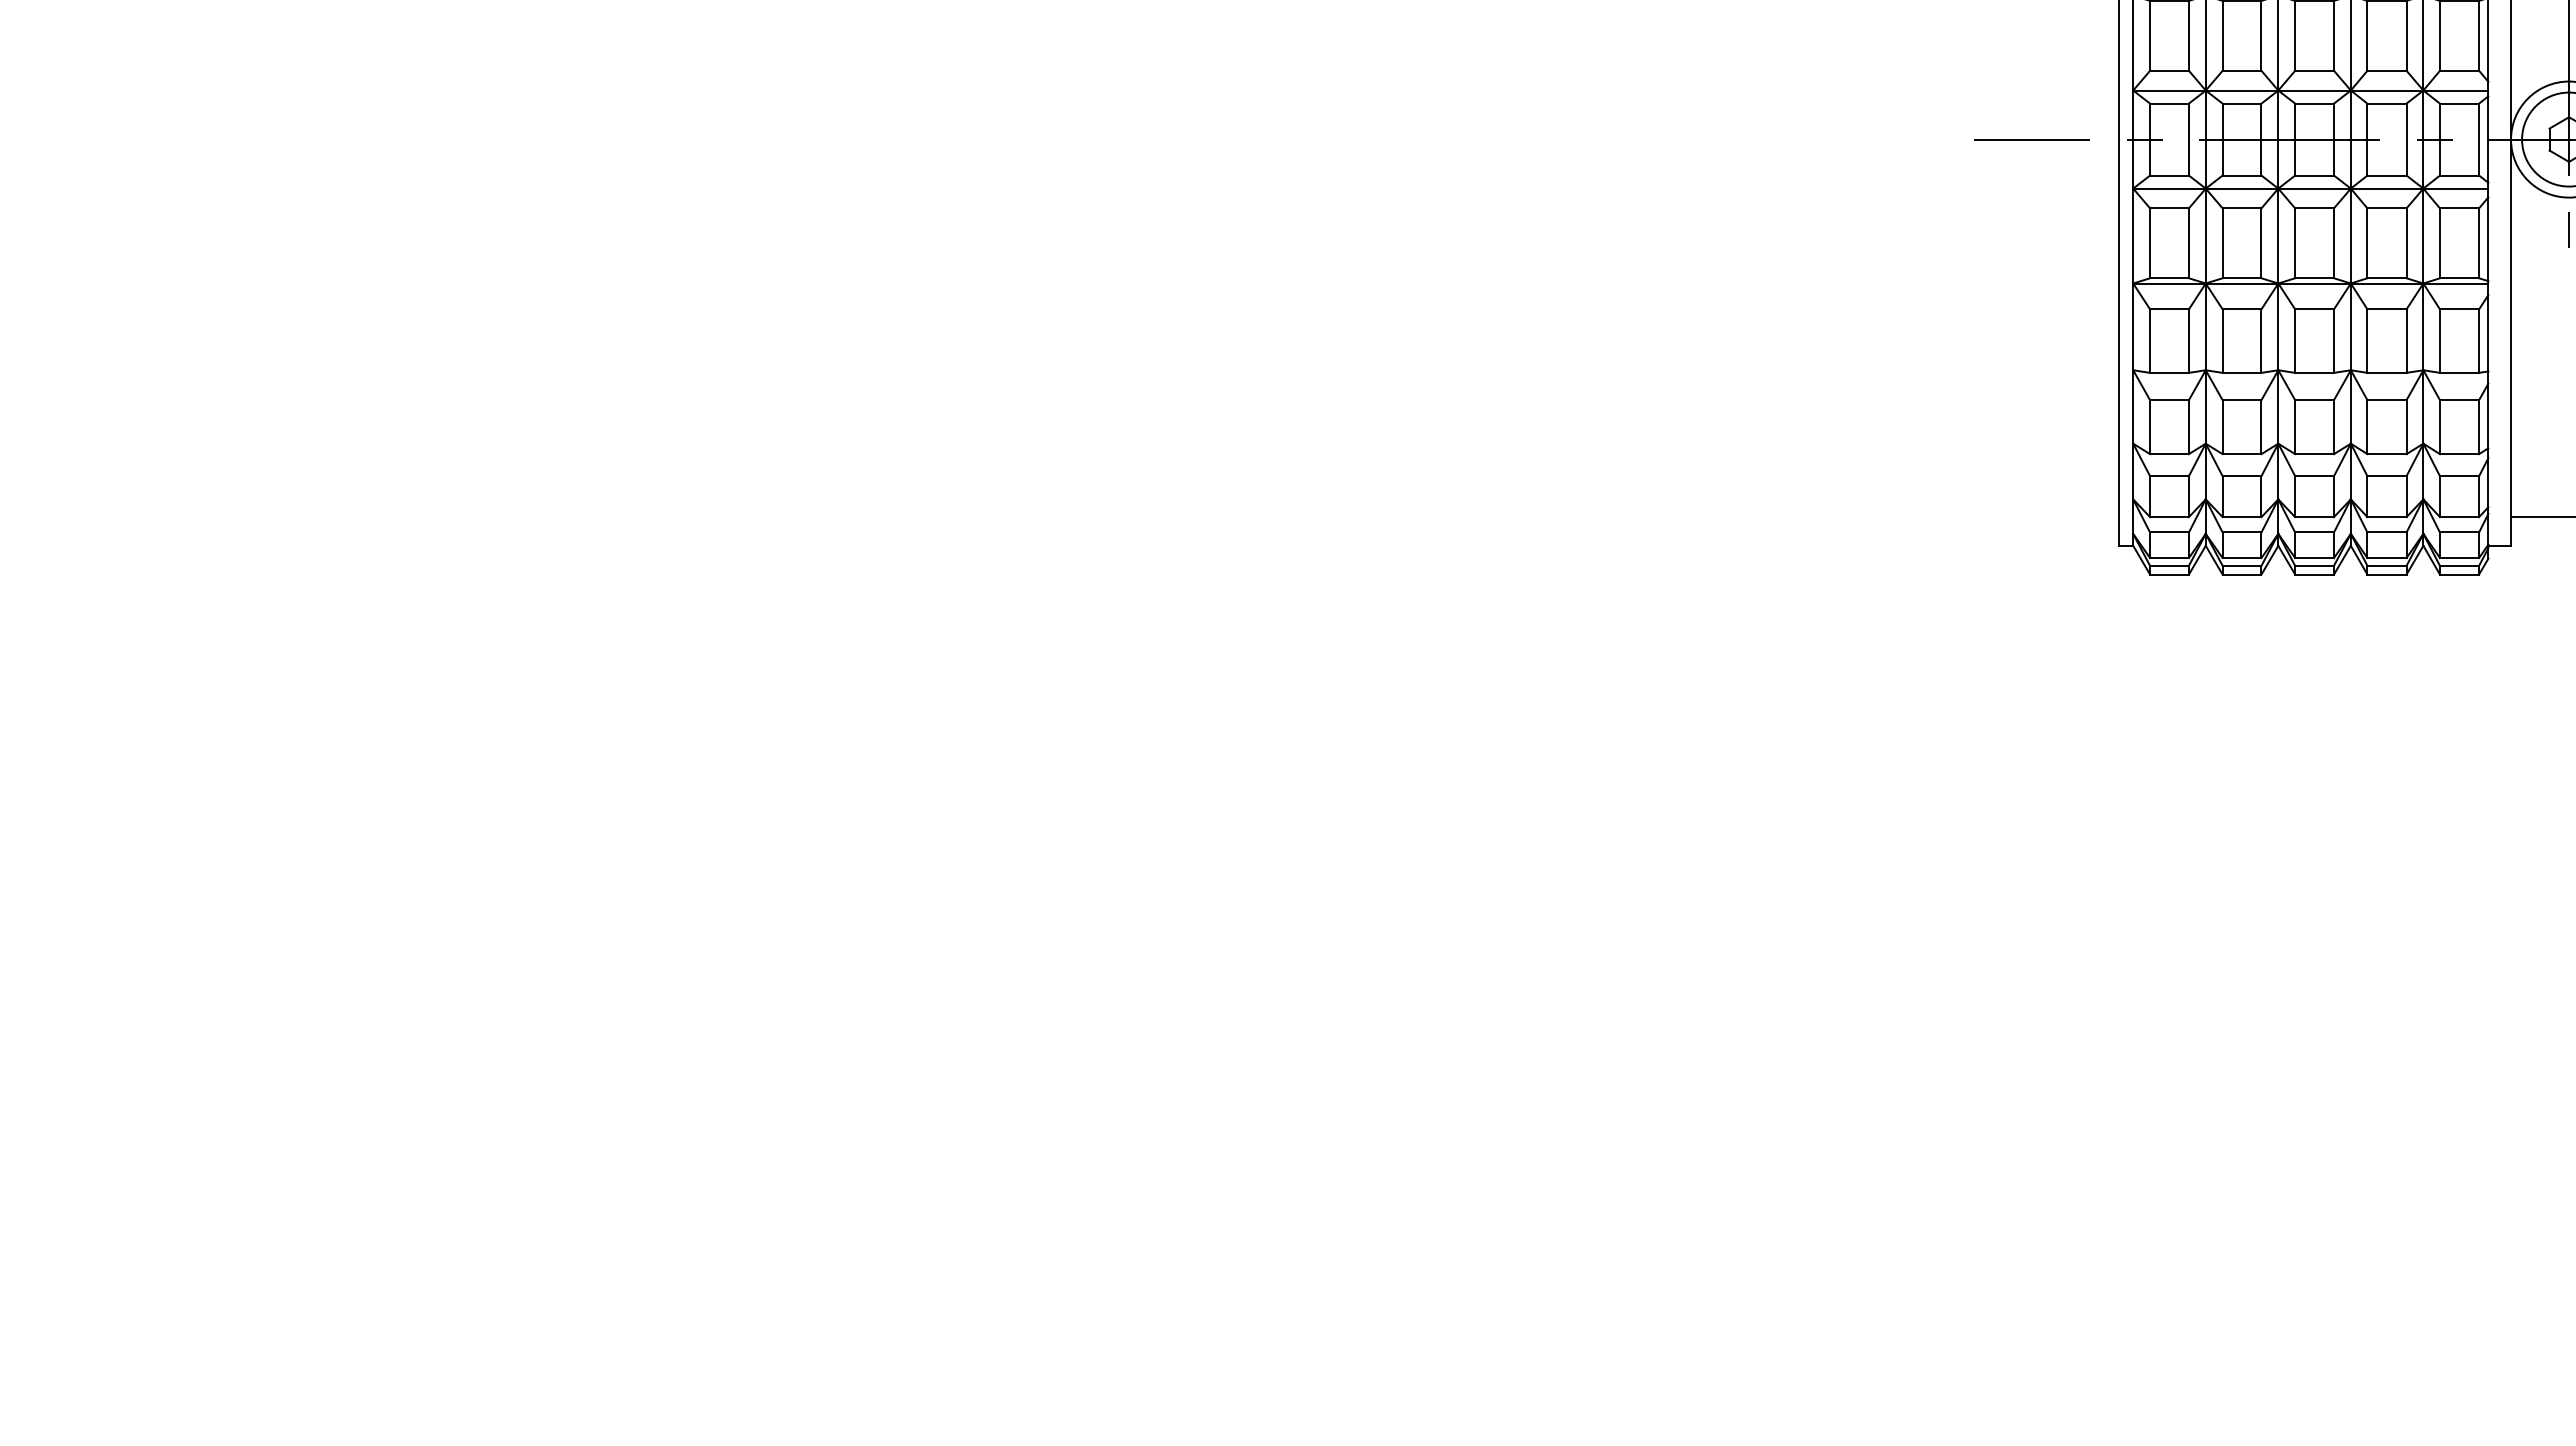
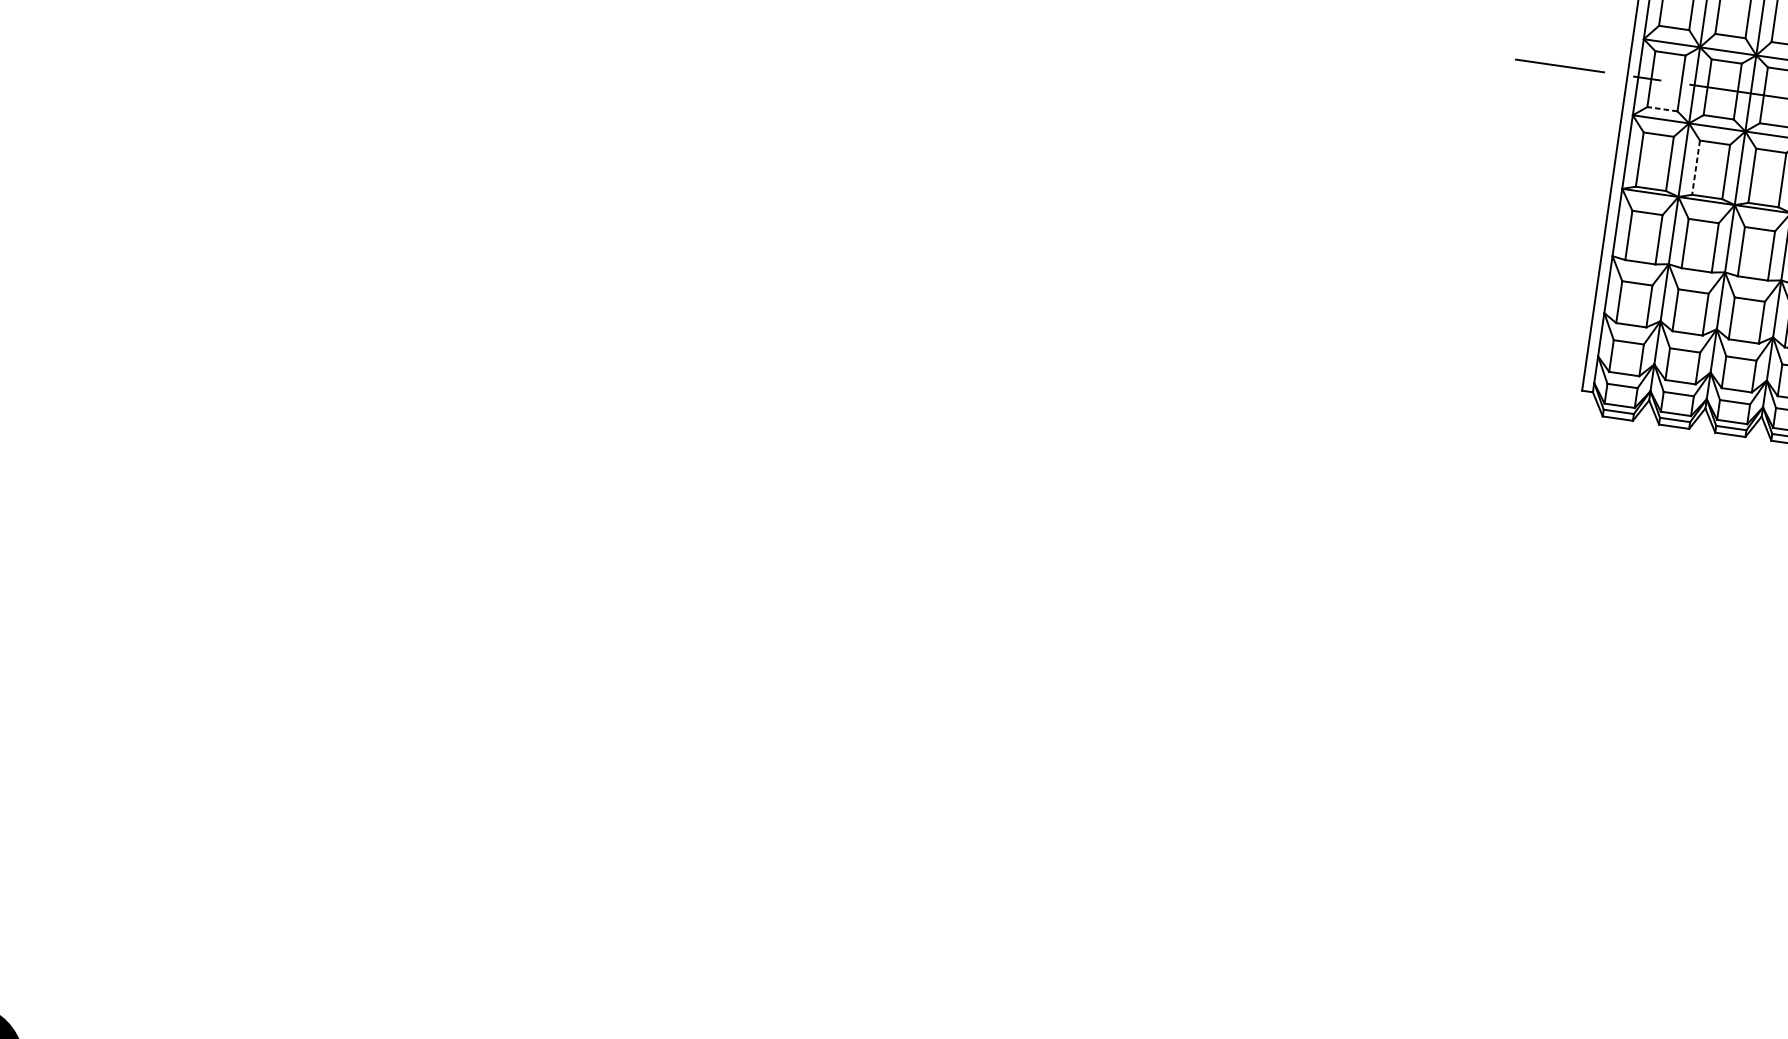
line: (2169, 175) -> (1662, 109), solid -> dashed
line: (2222, 243) -> (1695, 167), solid -> dashed

